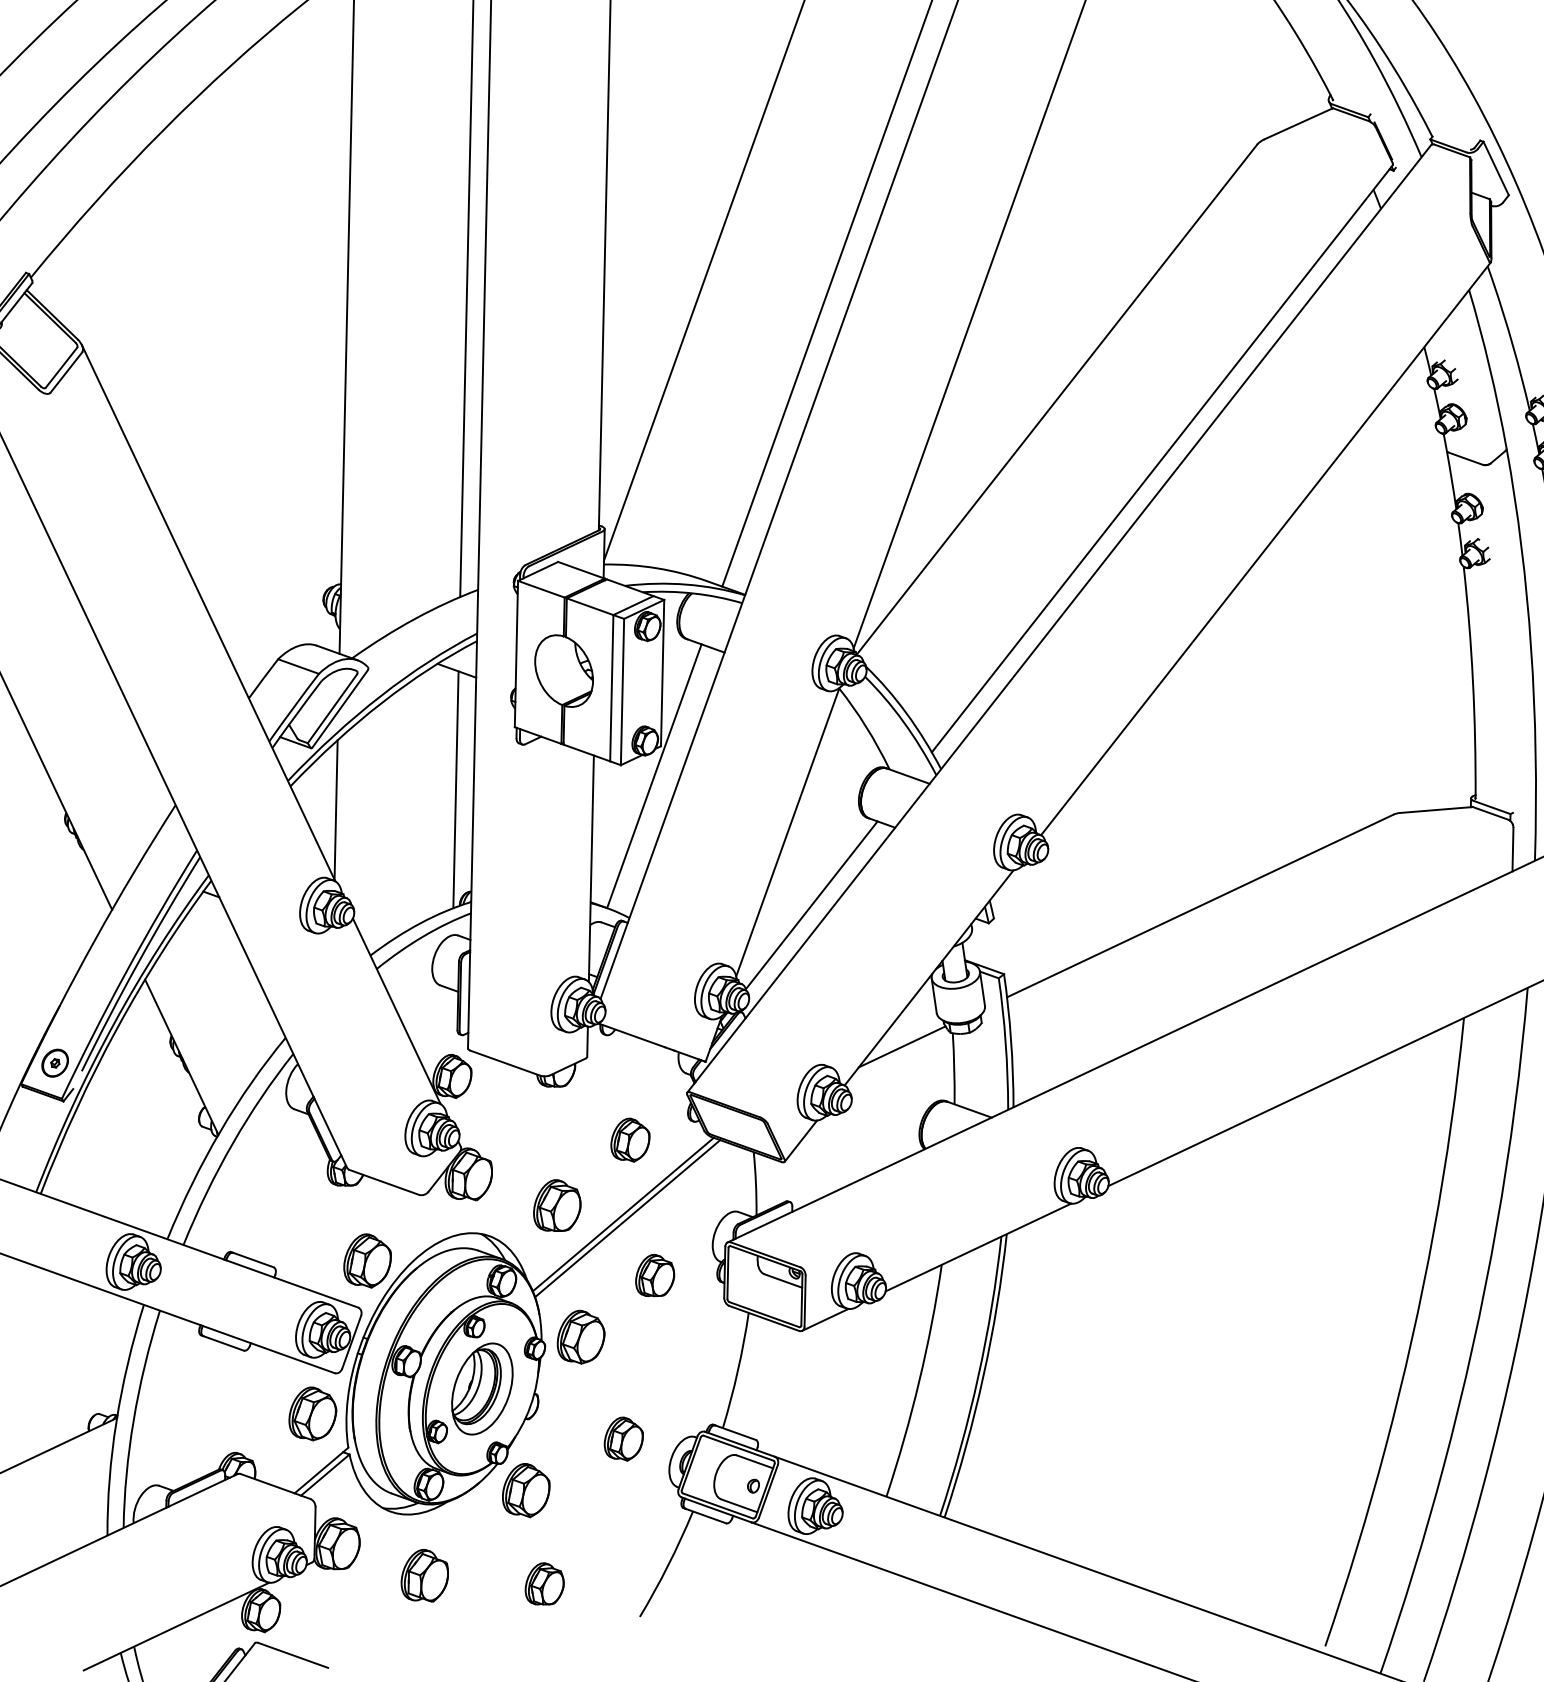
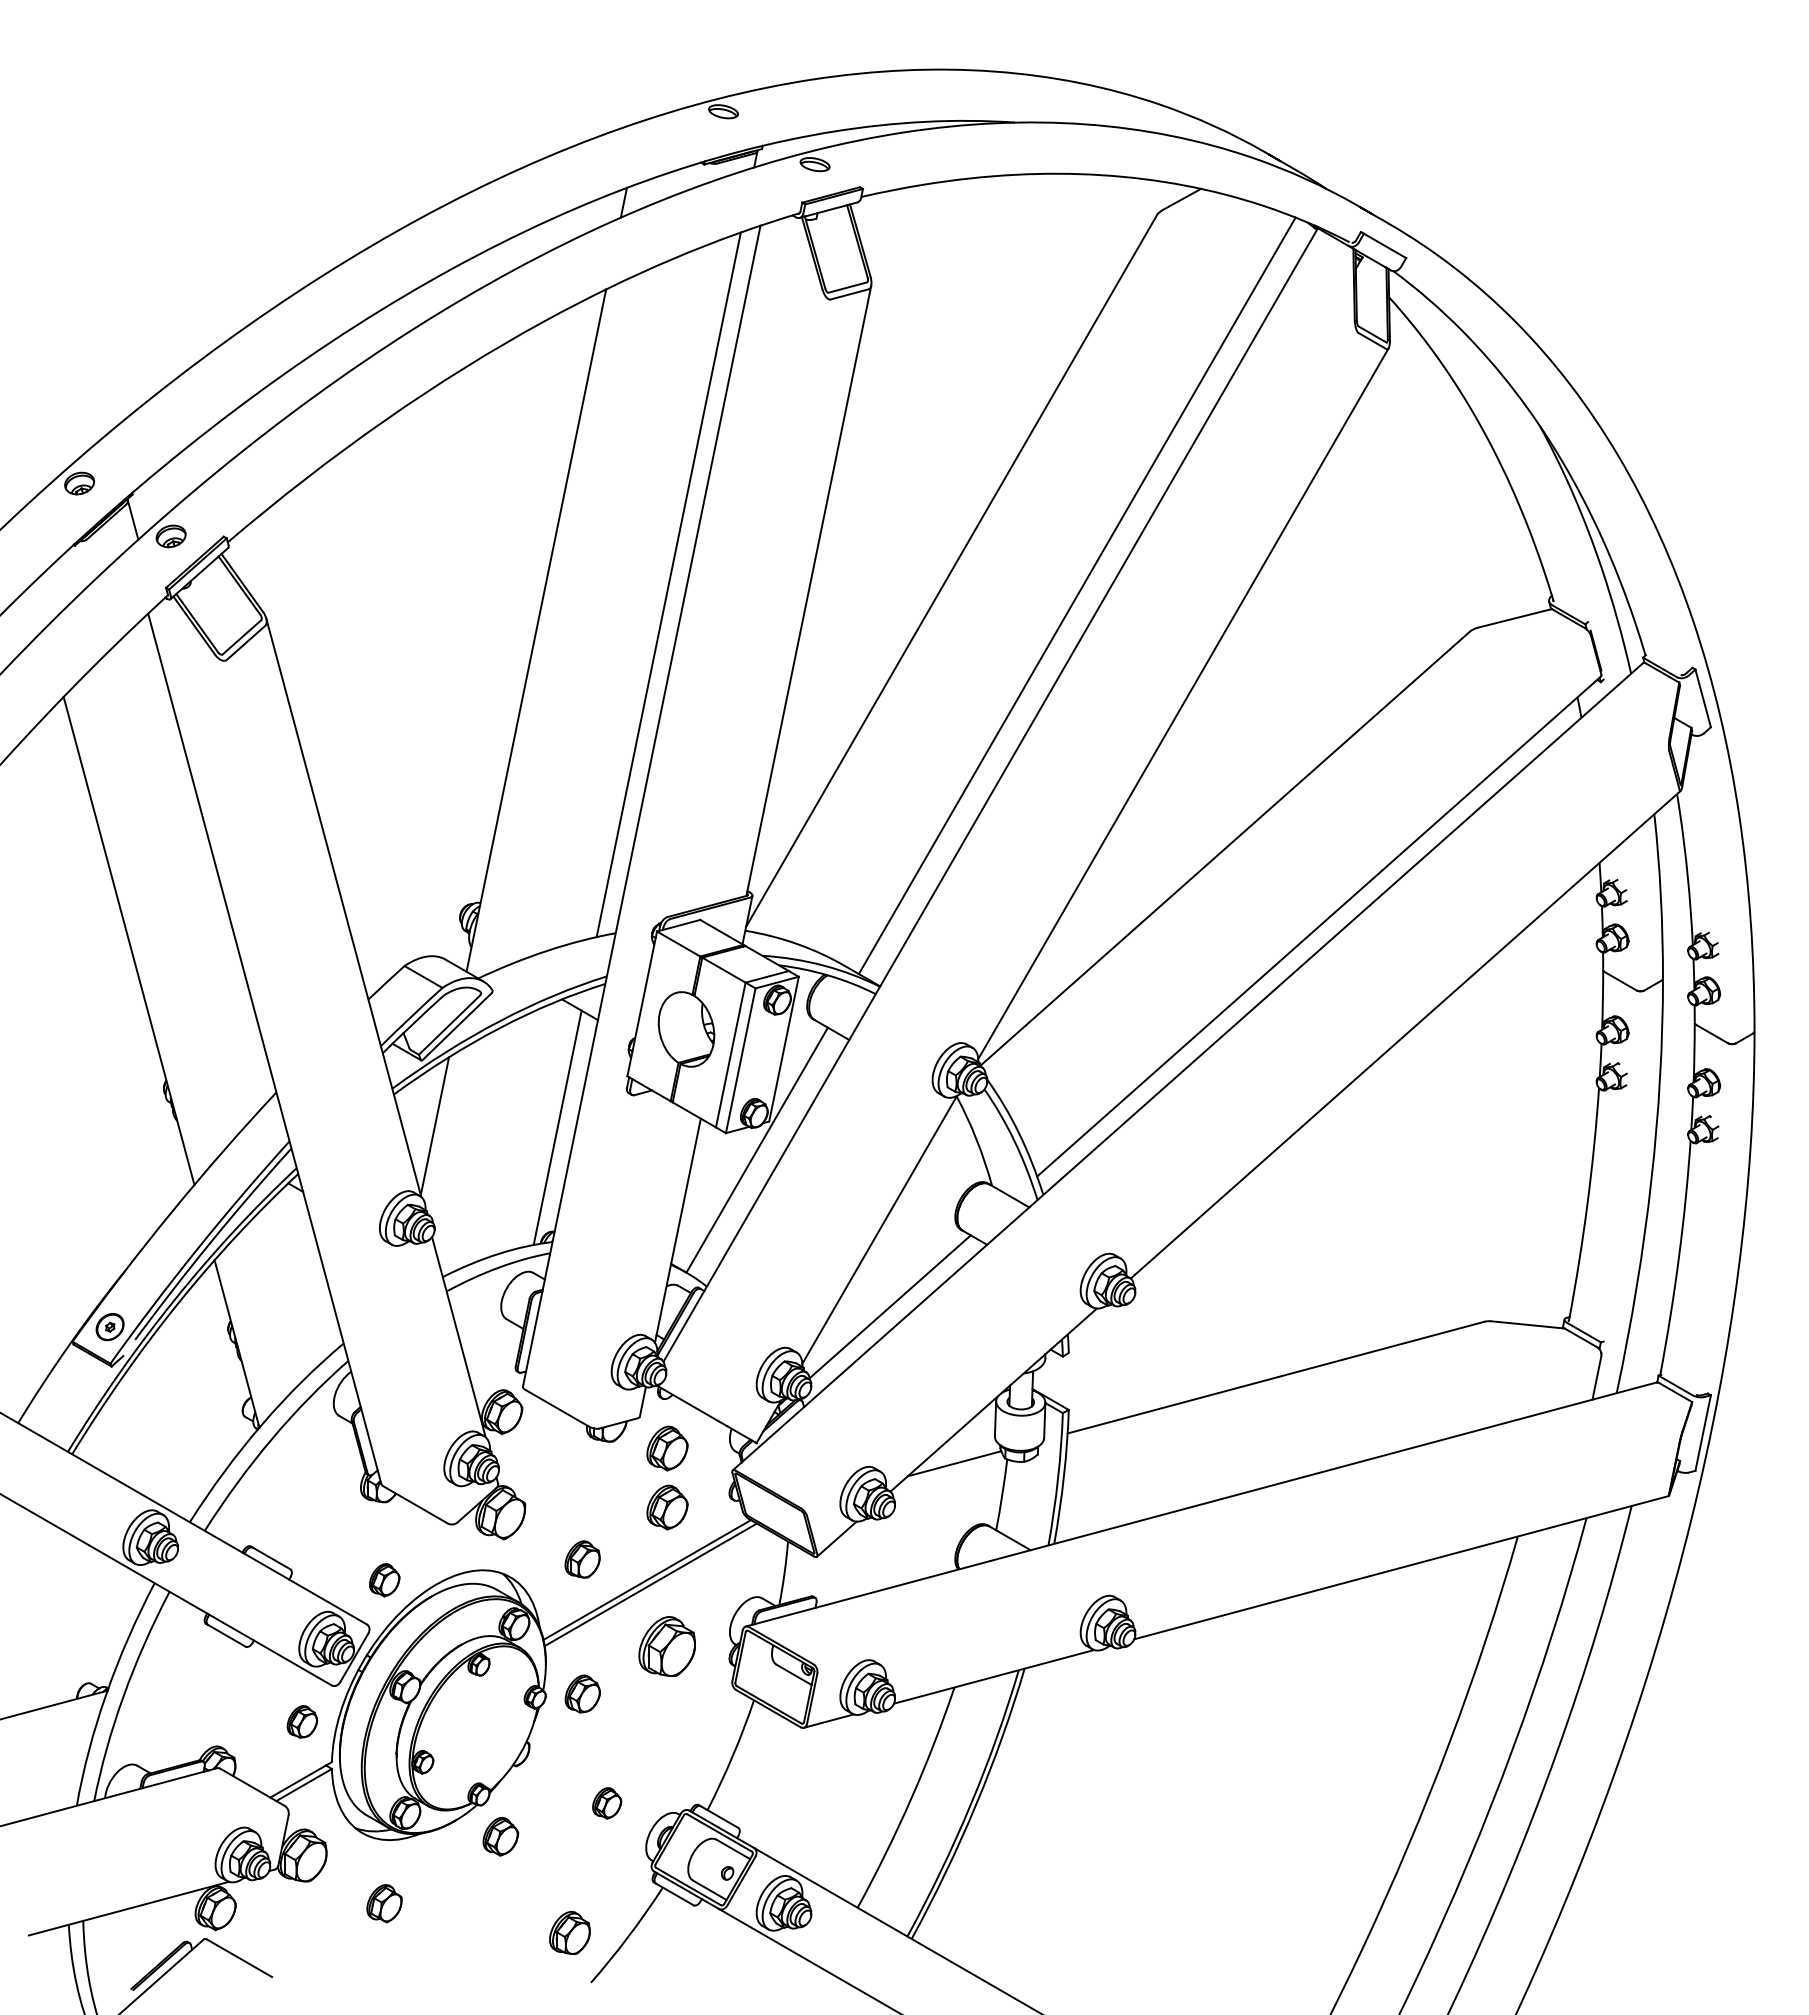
part: (619, 1082) -> (667, 1448), added
part: (556, 1206) -> (582, 1559), size x0.7
part: (367, 1261) -> (384, 1580), size x0.6
part: (654, 1275) -> (667, 1646), size x1.4
part: (580, 1336) -> (582, 1693), size x0.7
part: (482, 1388) -> (475, 1727), removed
part: (312, 1413) -> (302, 1721), size x0.6
part: (624, 1439) -> (607, 1803), size x0.7
part: (525, 1490) -> (500, 1836), size x0.7
part: (424, 1576) -> (384, 1903), size x0.7
part: (543, 1583) -> (569, 1932), moved

